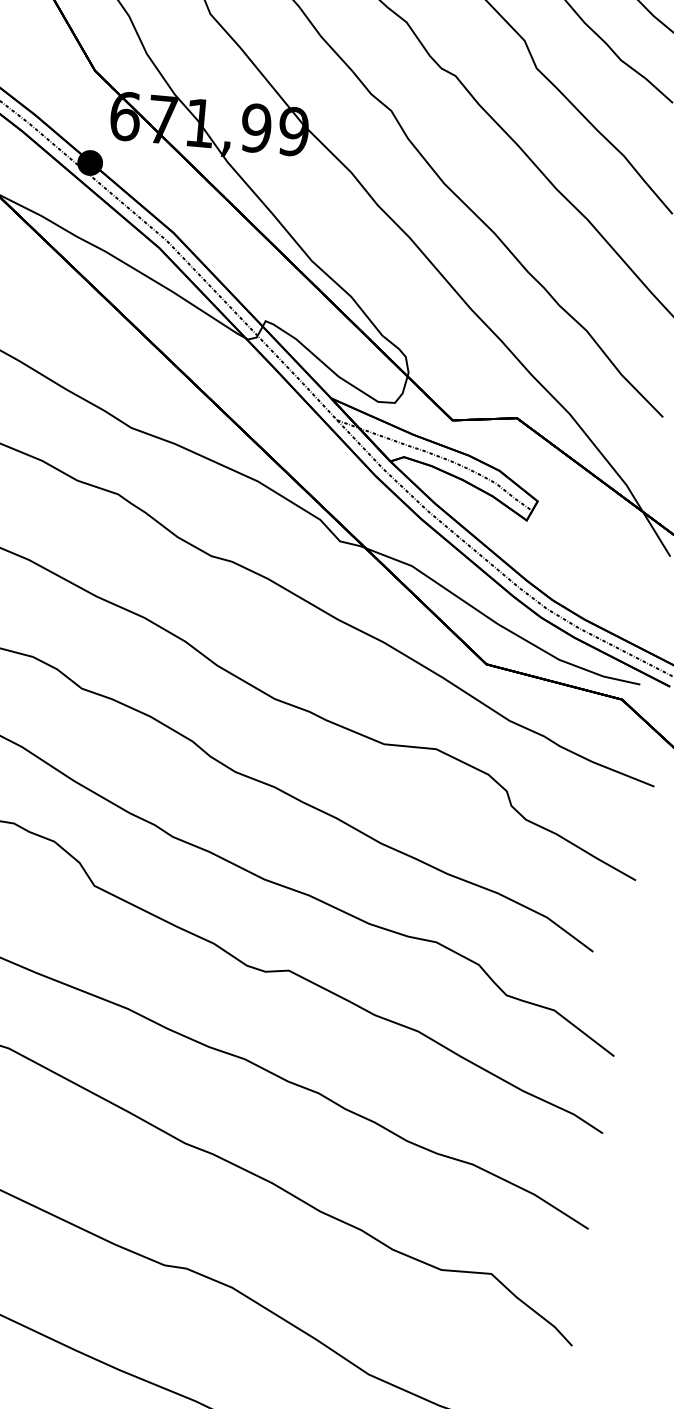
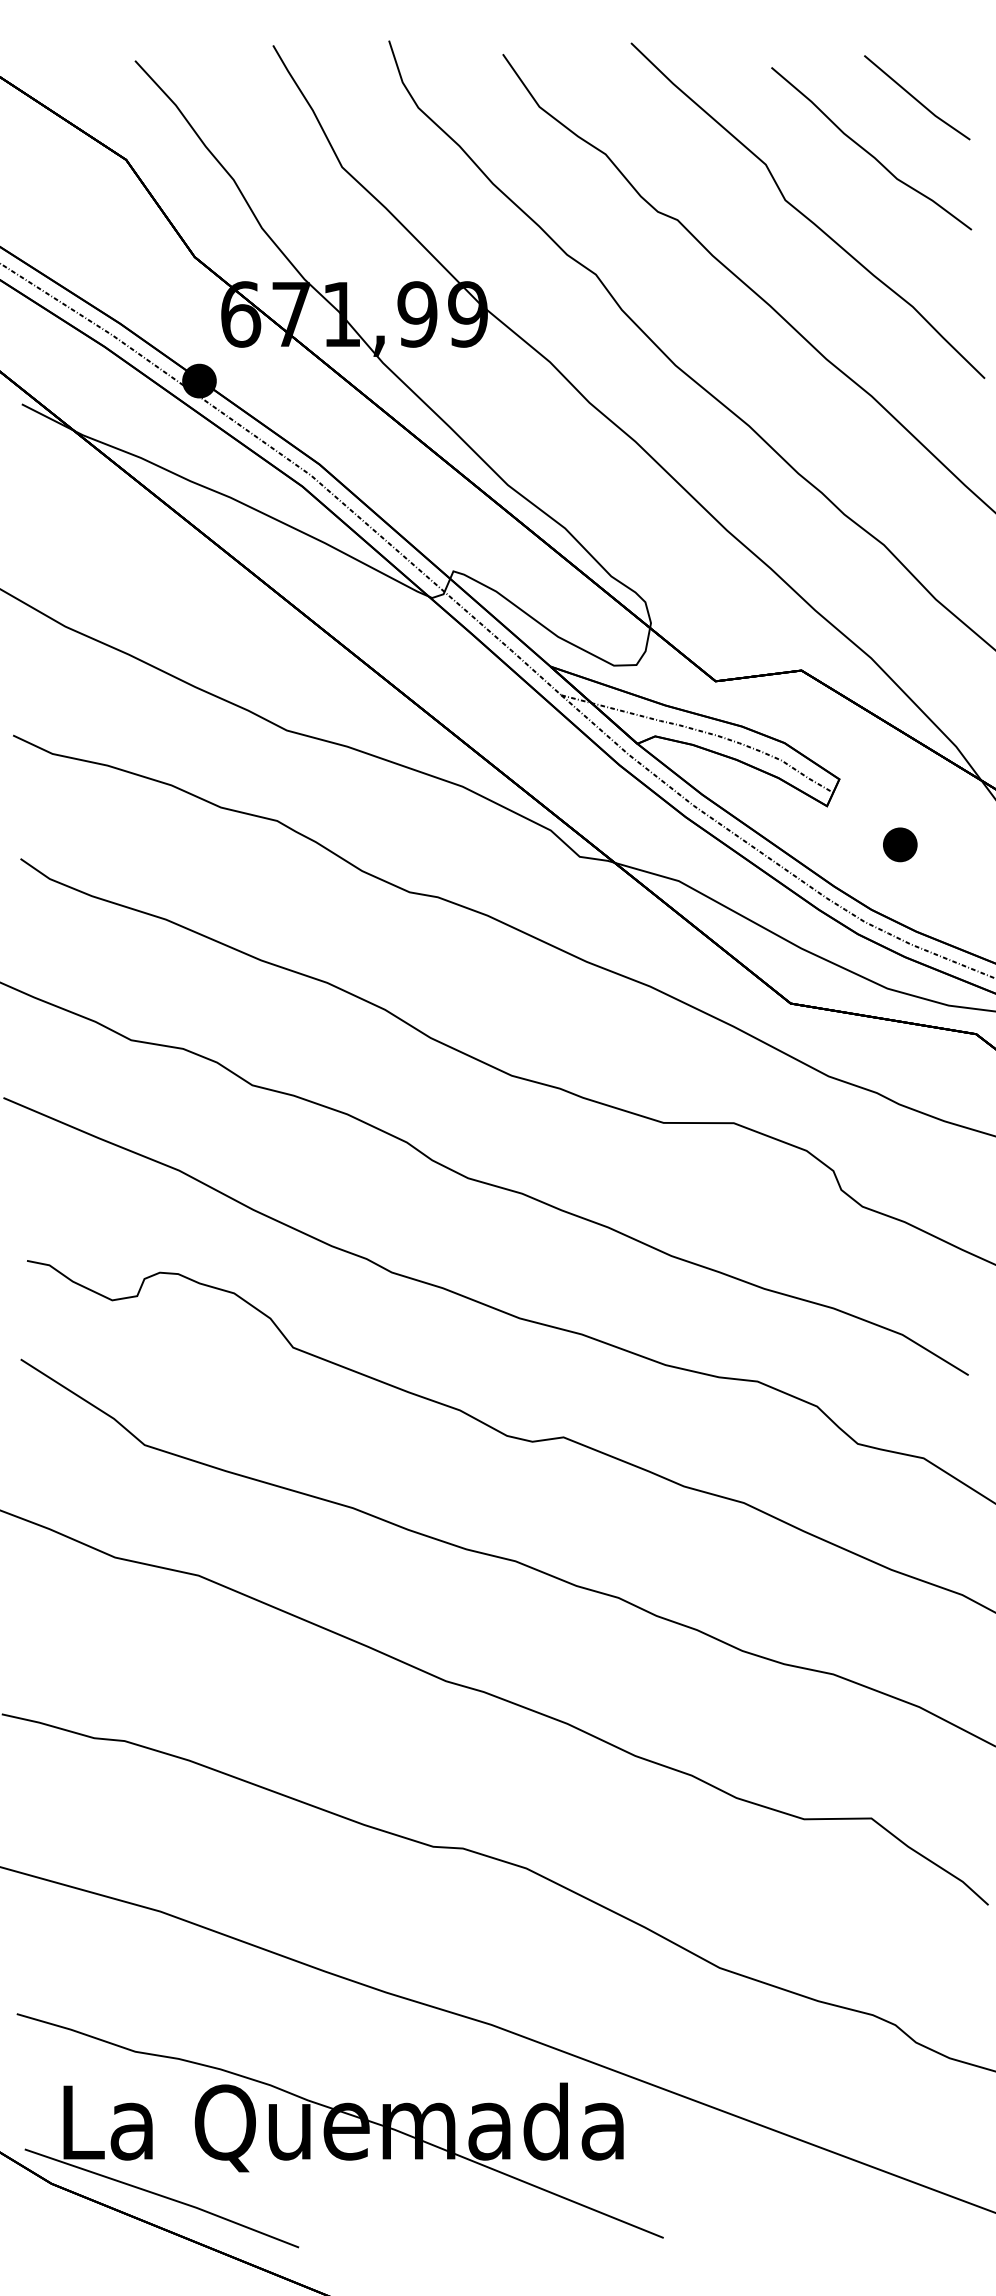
part: (578, 553) -> (900, 844), added

